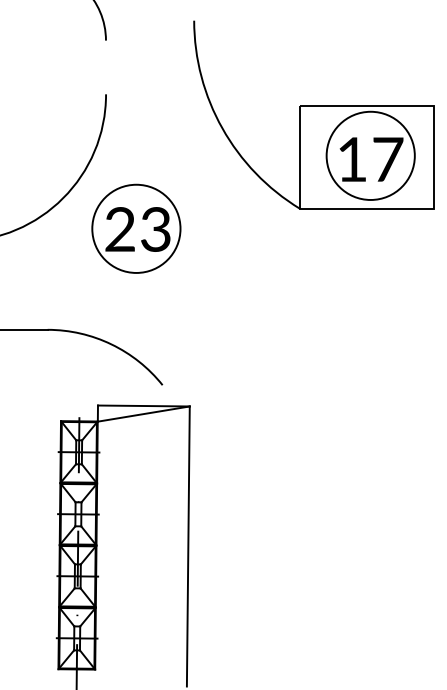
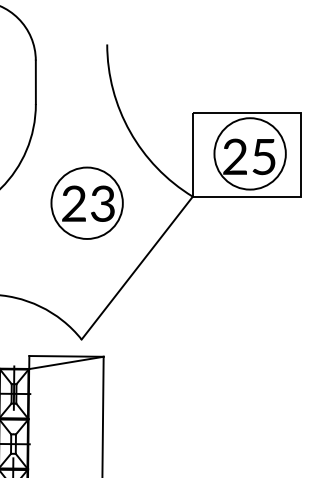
line: (106, 67) -> (36, 82), added
text: (370, 159) -> (249, 156), 17 -> 25
part: (136, 228) -> (87, 202), moved
line: (230, 296) -> (136, 267), added

